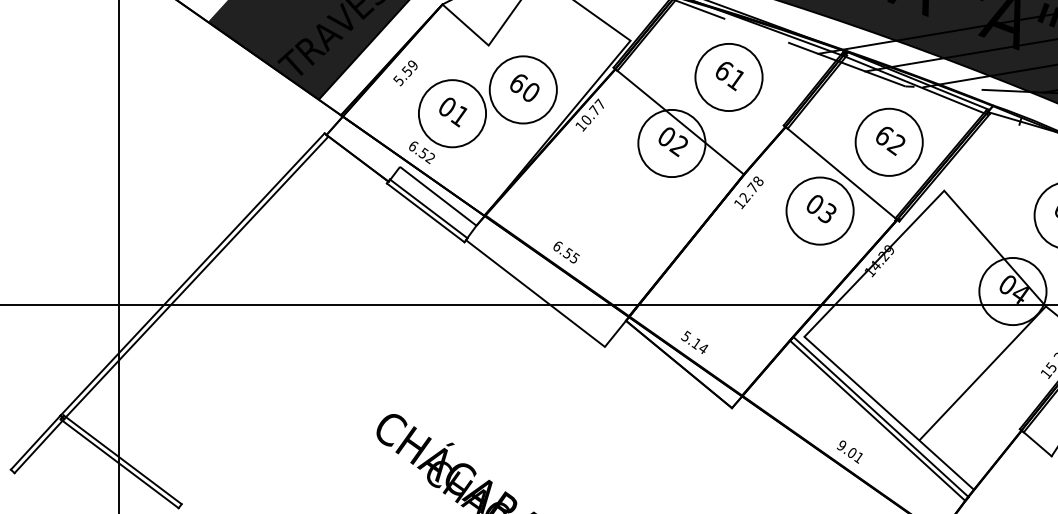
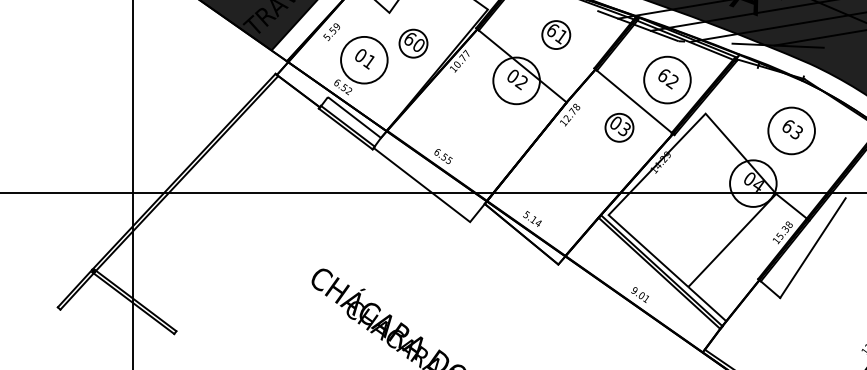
circle: (727, 76) -> (555, 34), size x0.6
circle: (523, 89) -> (413, 43), size x0.6
circle: (820, 210) -> (619, 127), size x0.6

